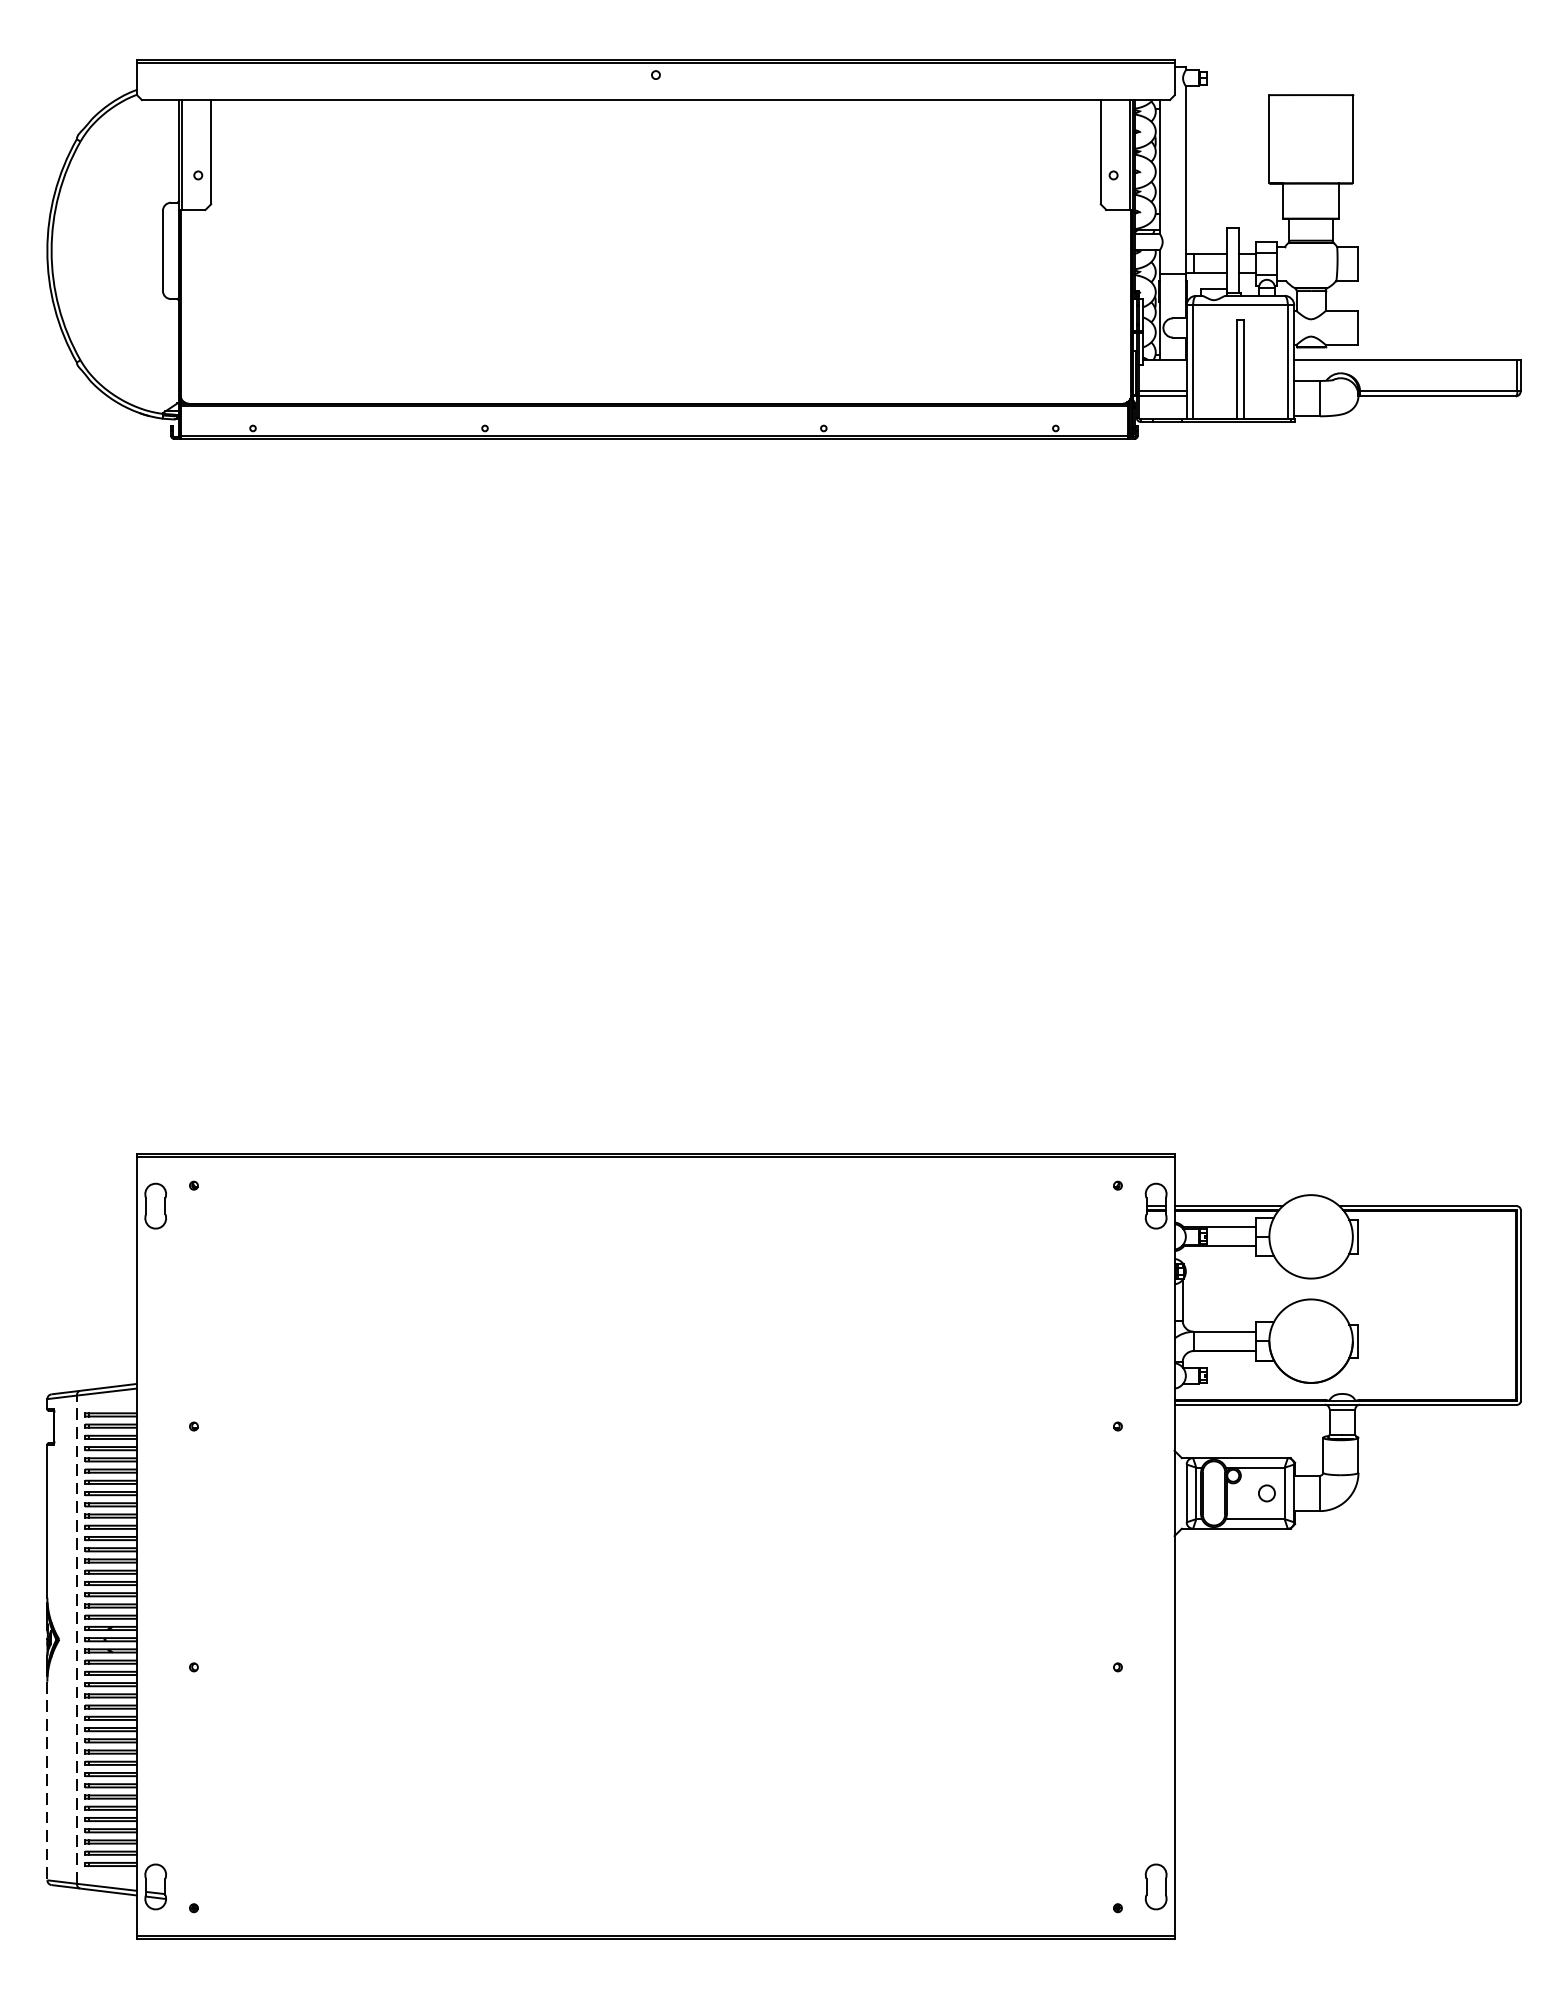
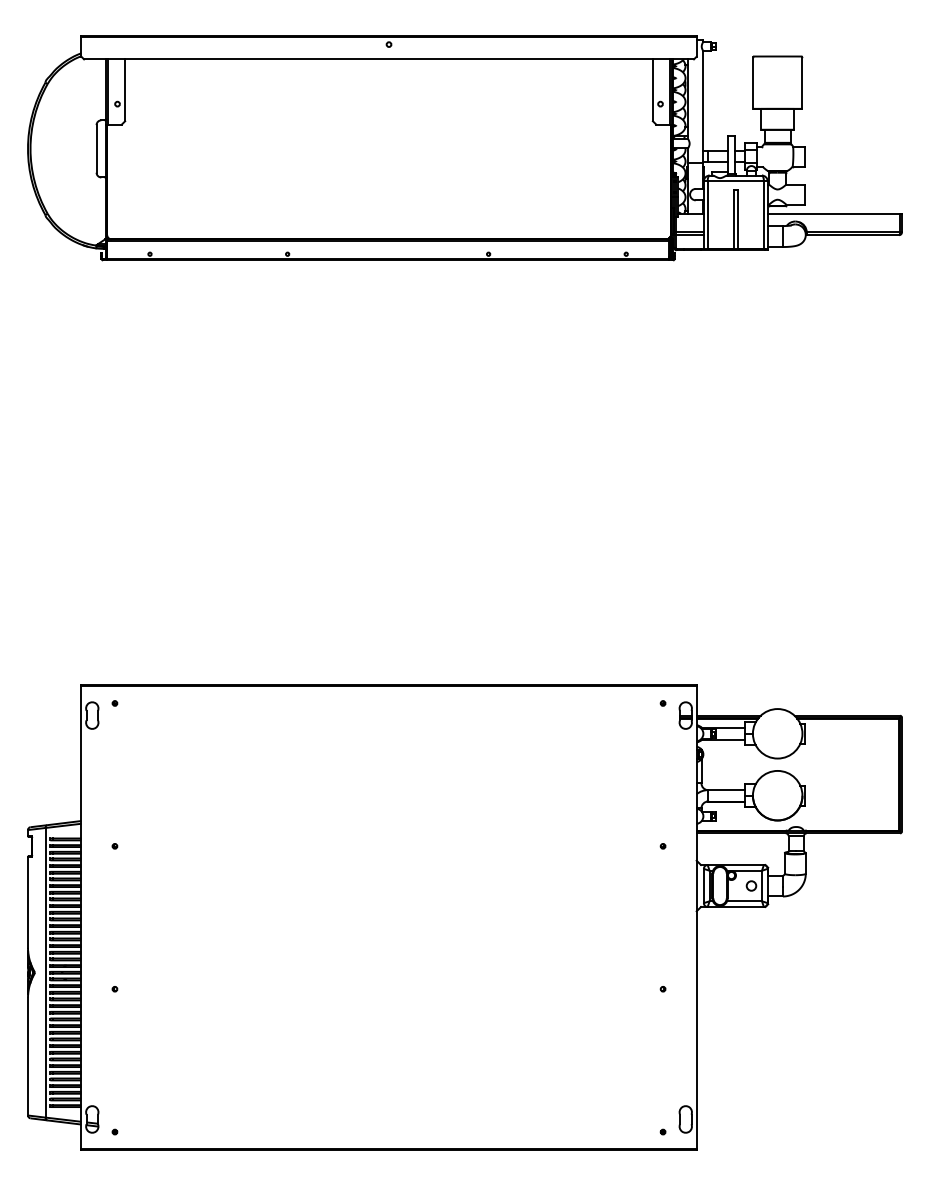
line: (76, 1639) -> (45, 972), dashed -> solid
line: (48, 1780) -> (28, 1056), dashed -> solid

